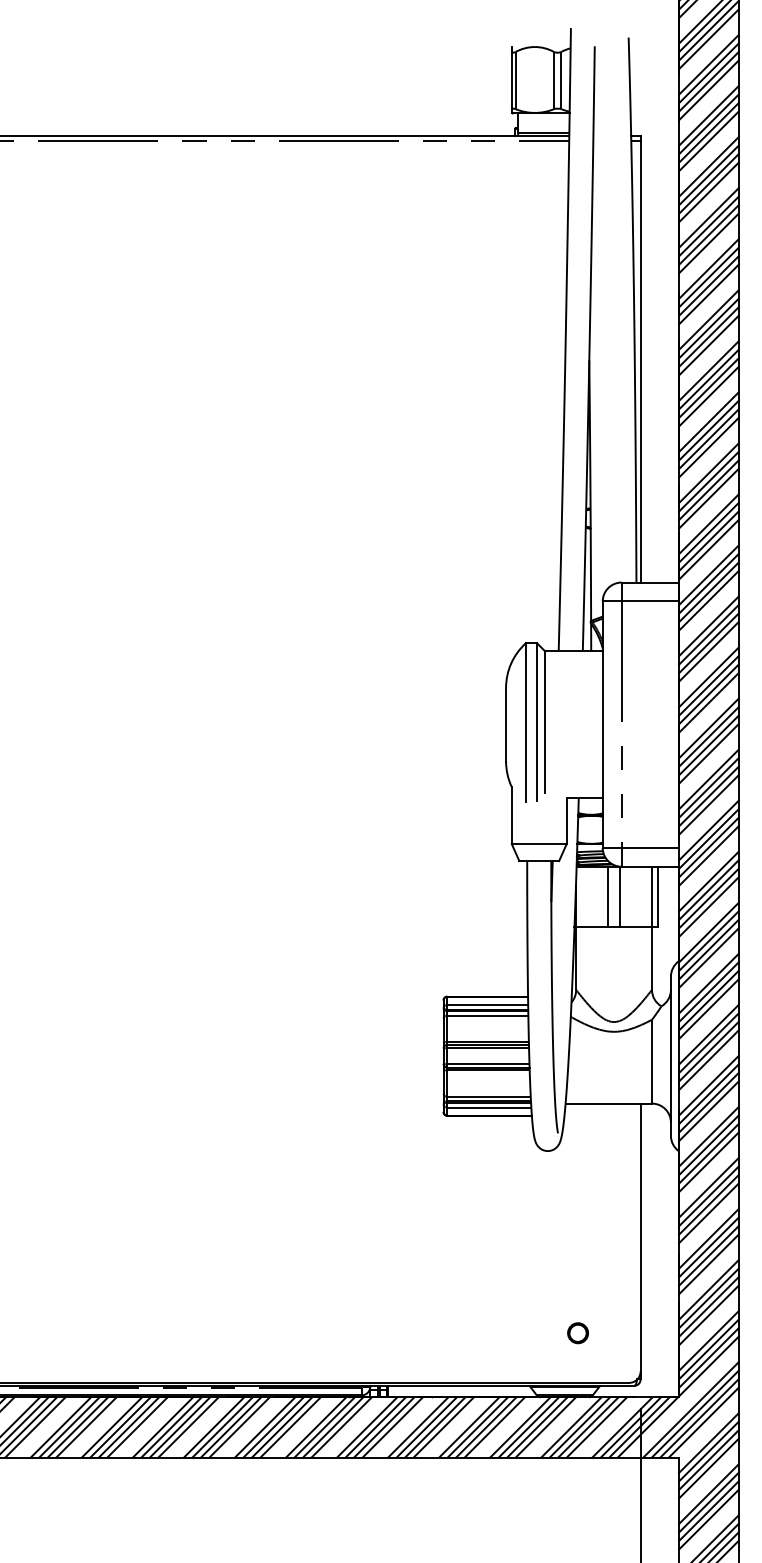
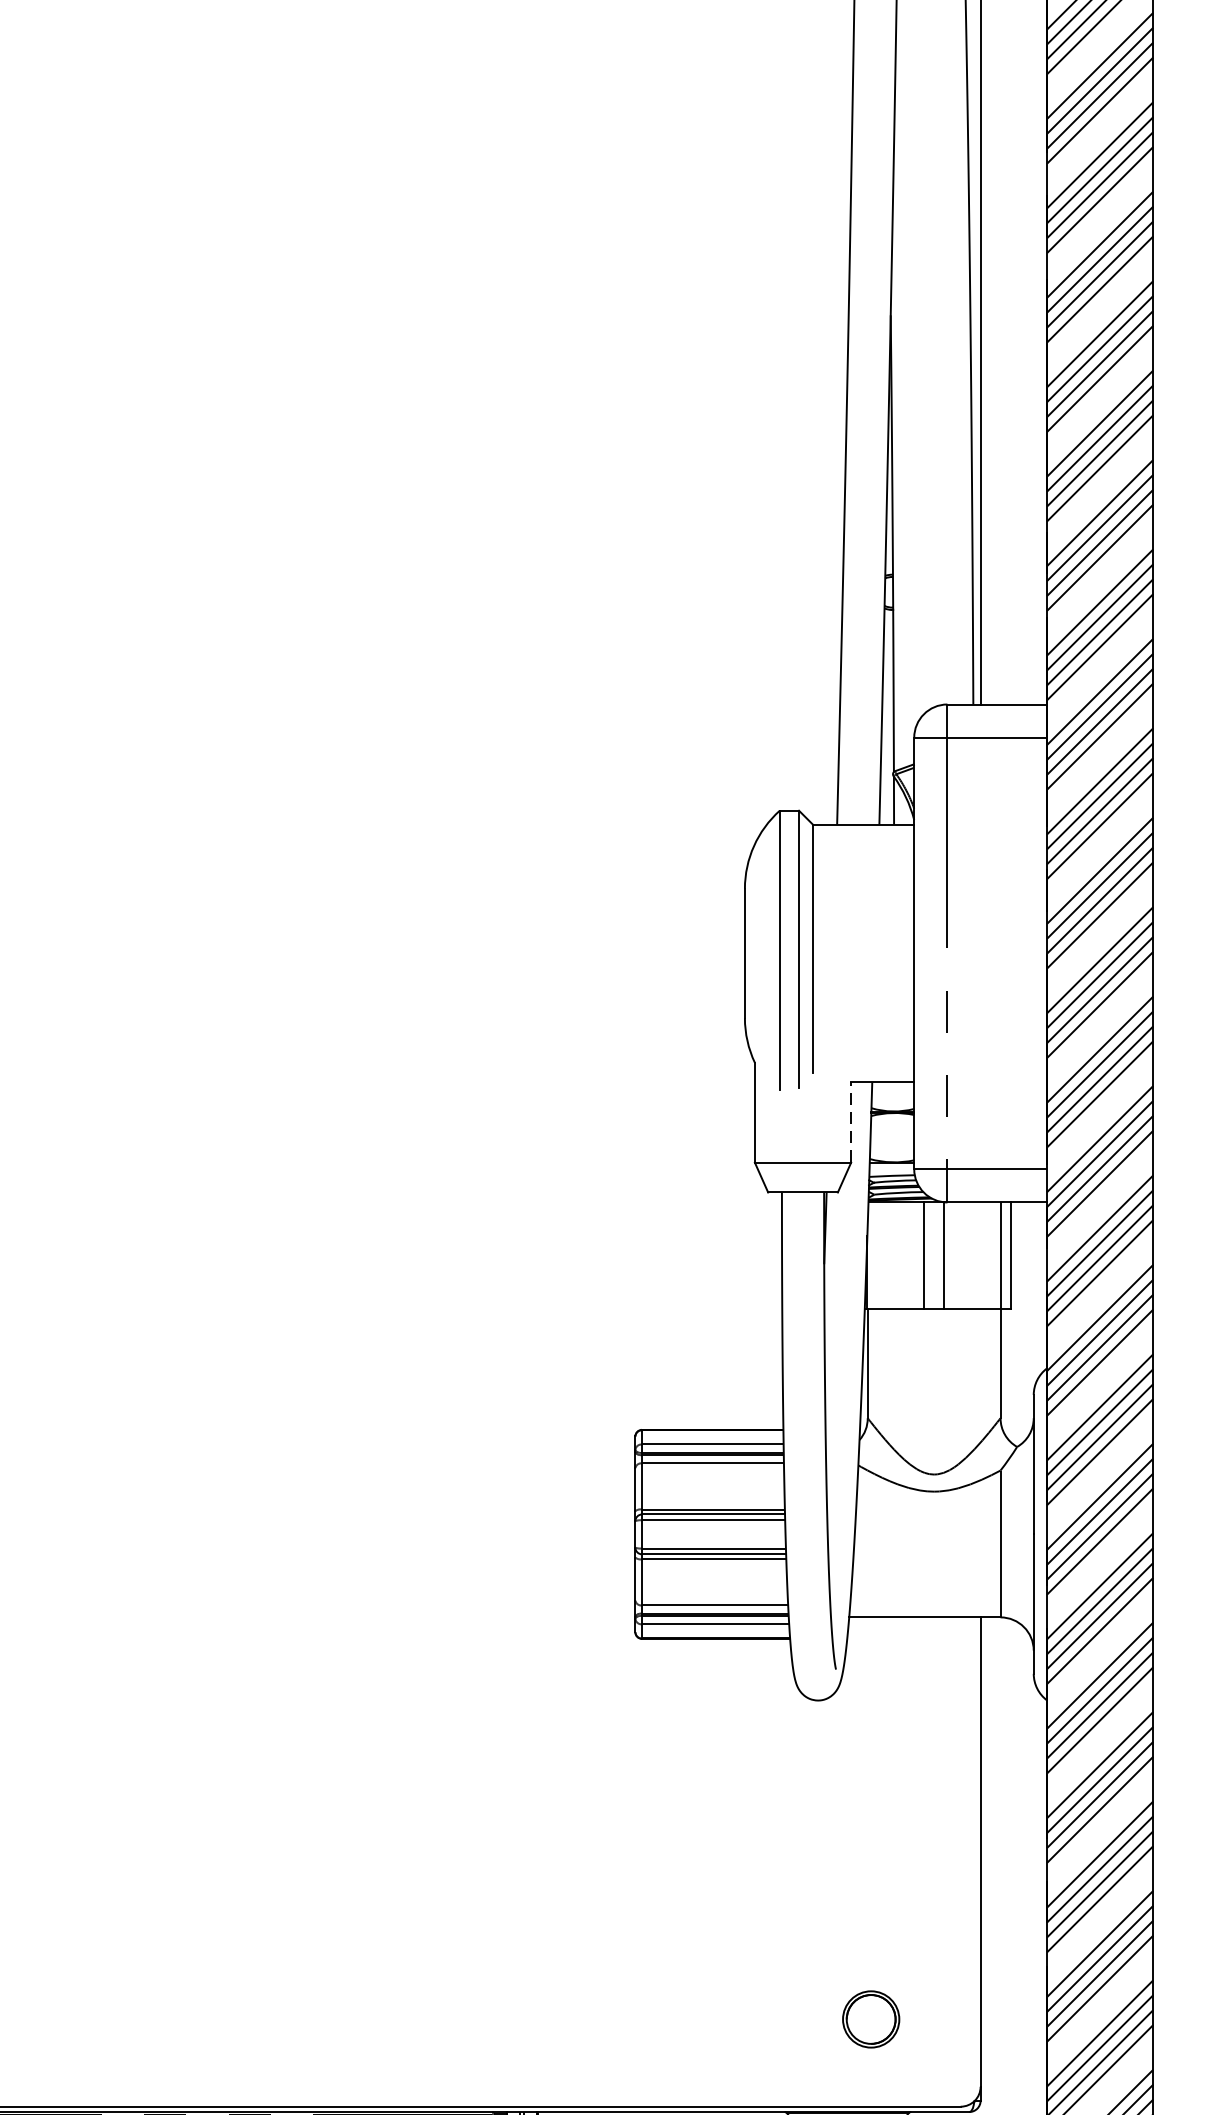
line: (566, 821) -> (850, 1123), solid -> dashed
circle: (577, 1333) -> (870, 2020), size x1.6

